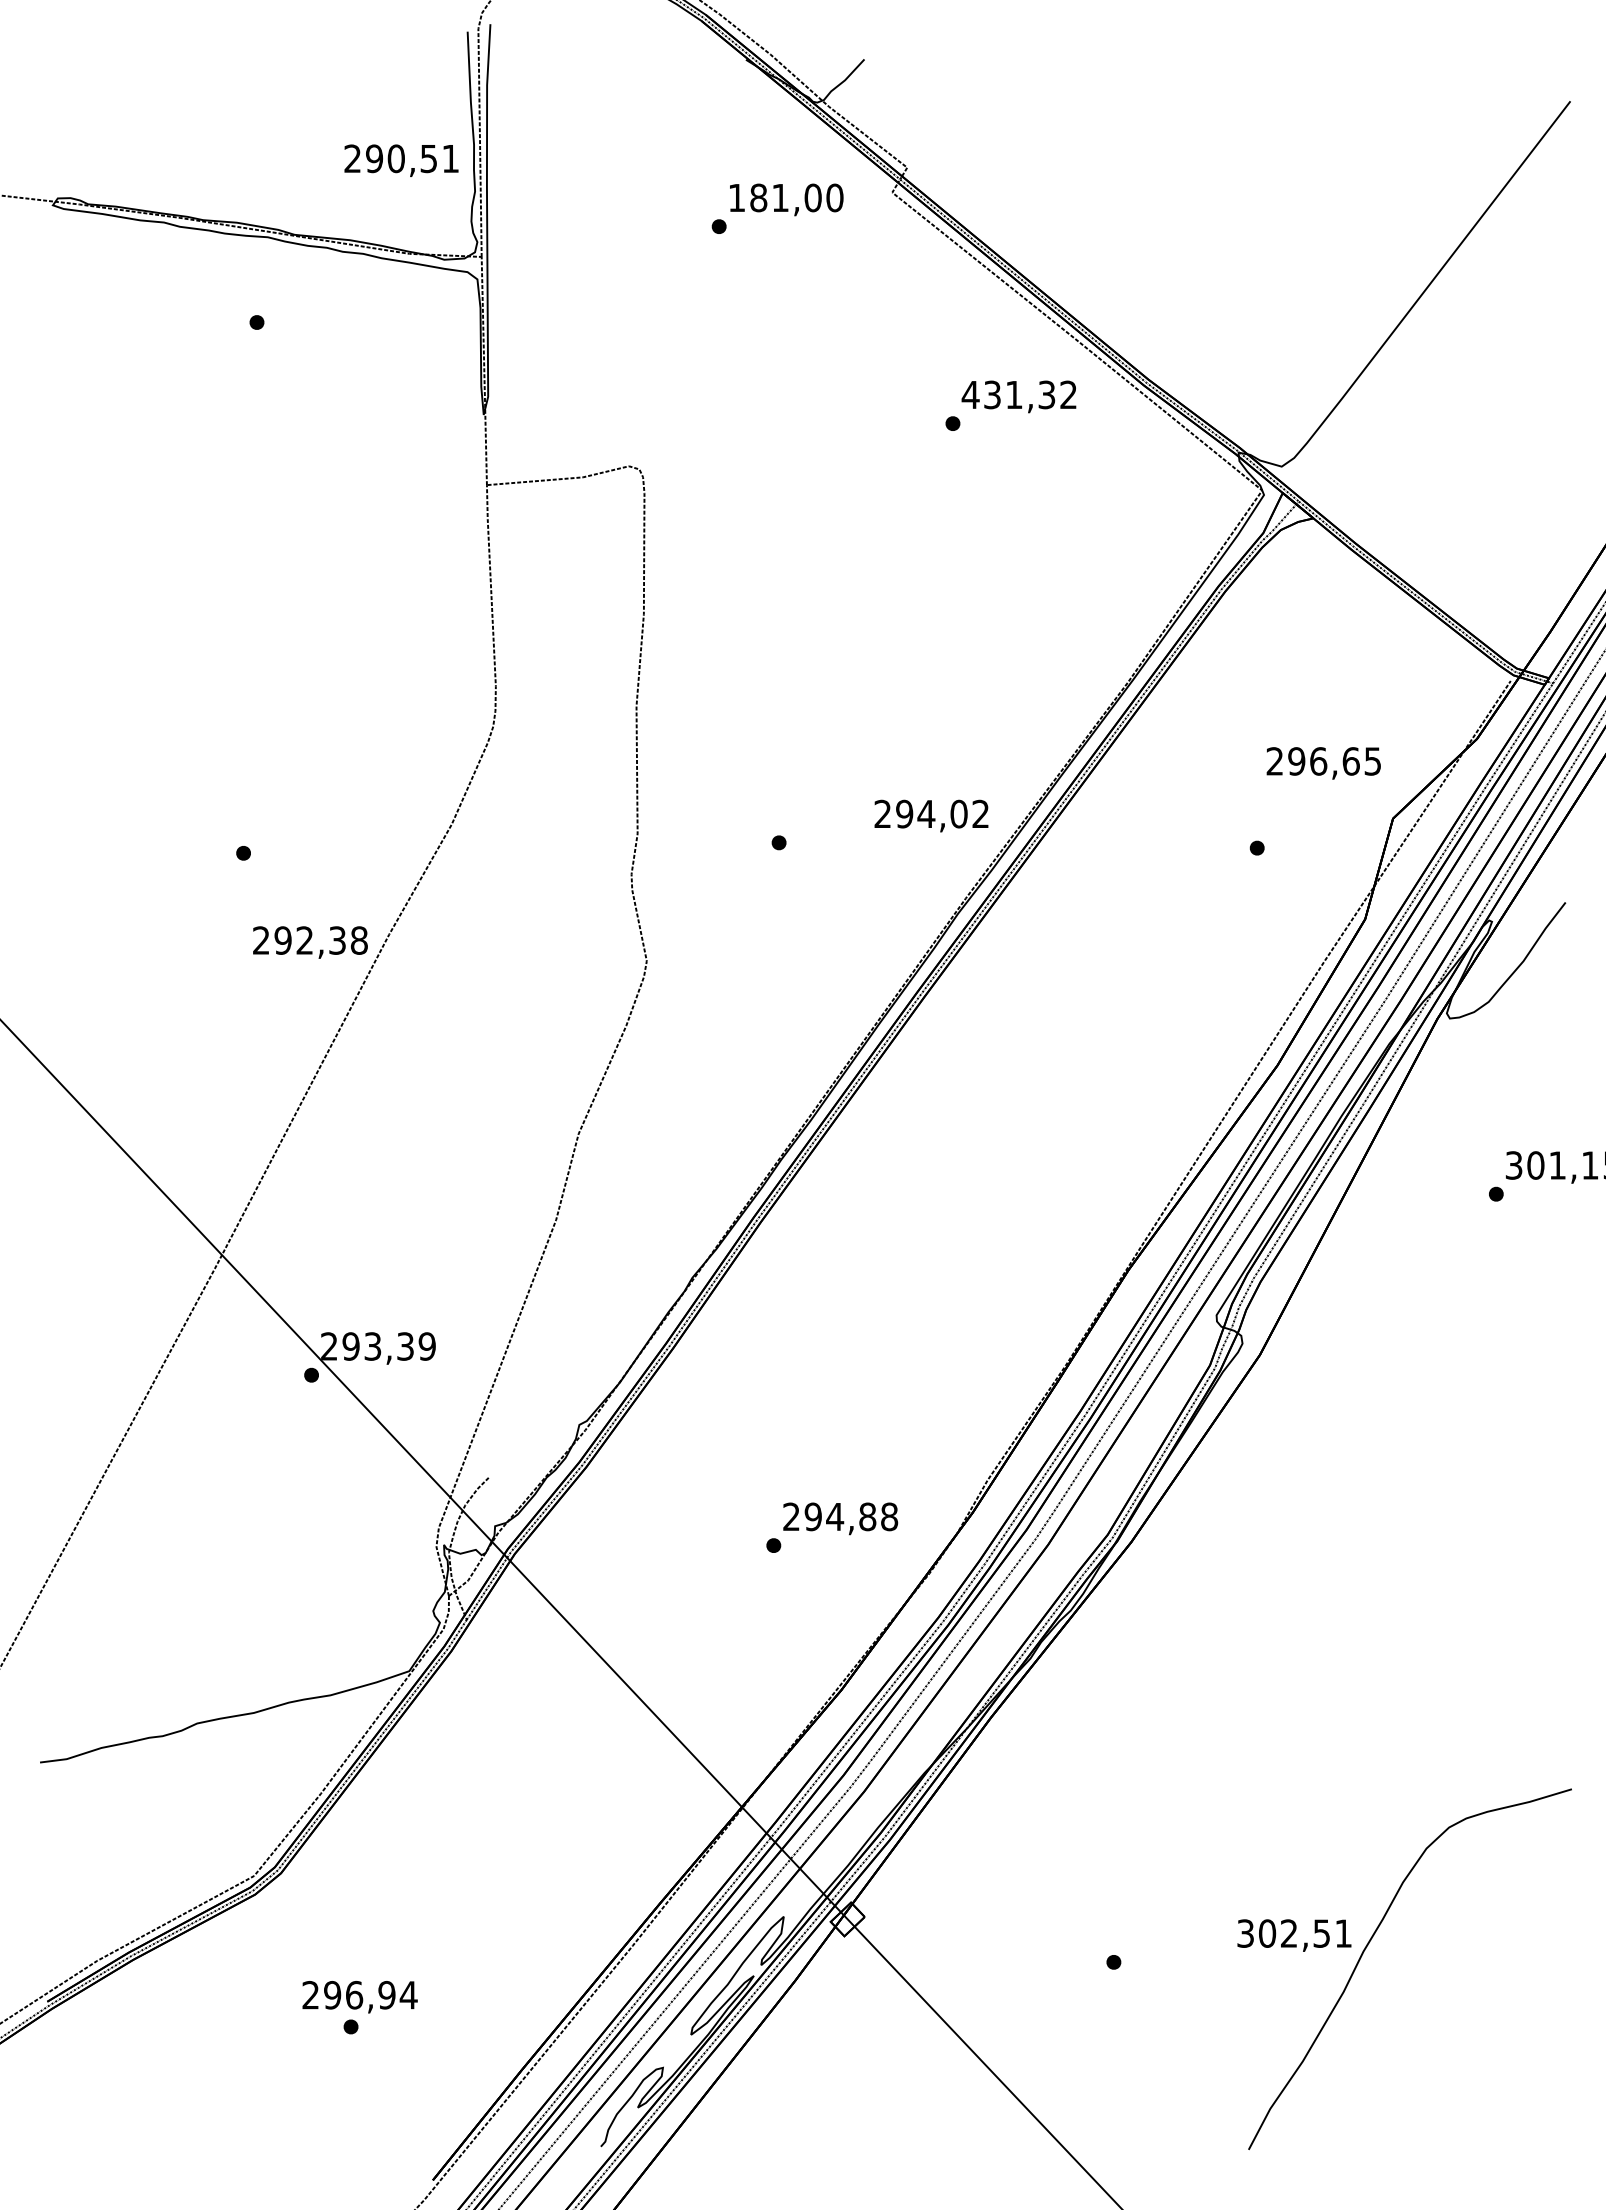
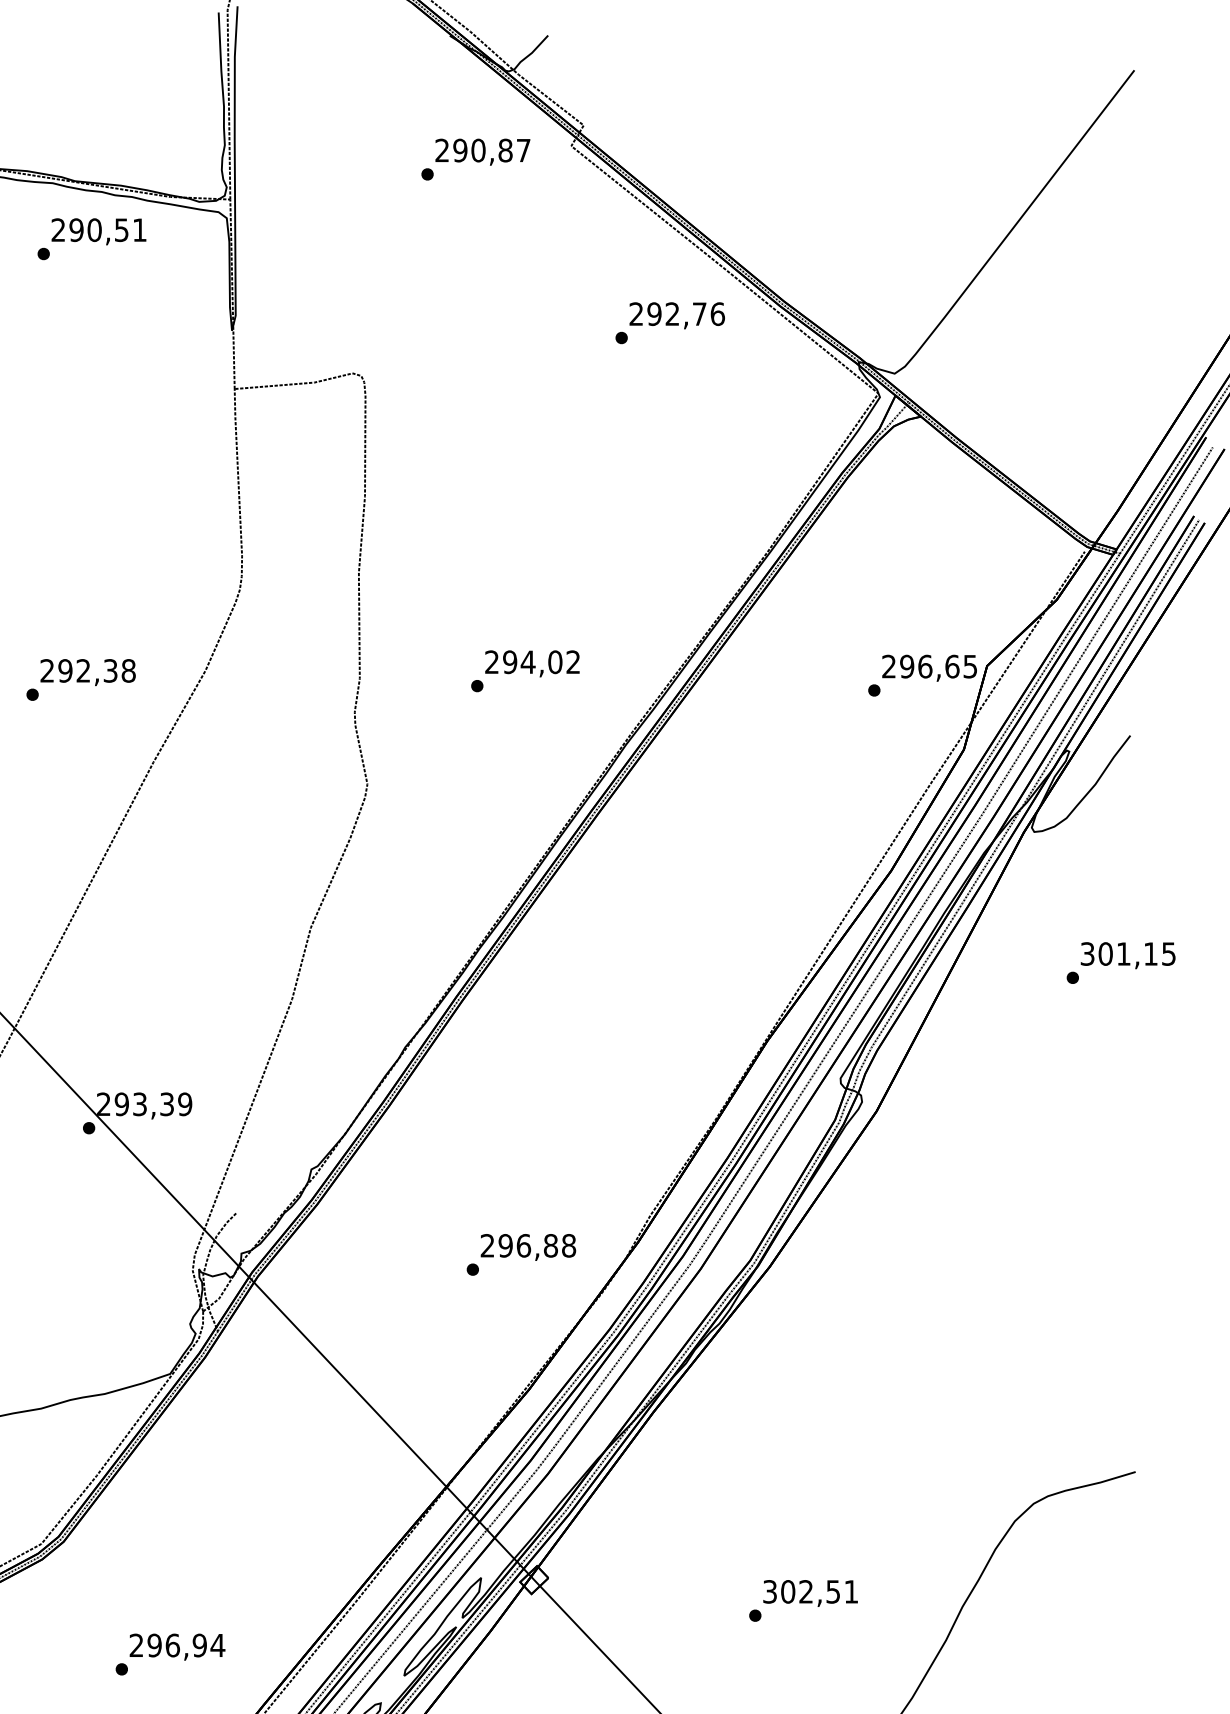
text: (401, 160) -> (98, 231), moved
text: (785, 197) -> (482, 150), 181,00 -> 290,87
text: (1019, 394) -> (676, 313), 431,32 -> 292,76
text: (1323, 763) -> (929, 668), moved
text: (931, 815) -> (532, 663), moved
text: (310, 942) -> (88, 672), moved
text: (835, 1516) -> (524, 1245), 294,88 -> 296,88
text: (1294, 1935) -> (810, 1593), moved
text: (359, 1997) -> (177, 1647), moved

